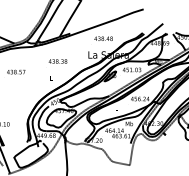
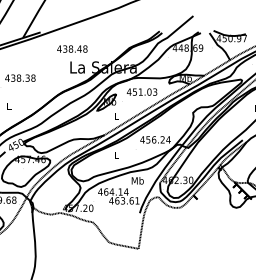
text: (103, 38) -> (72, 48), moved

